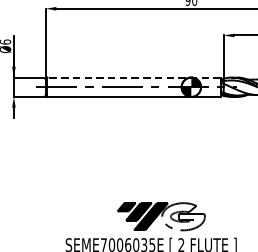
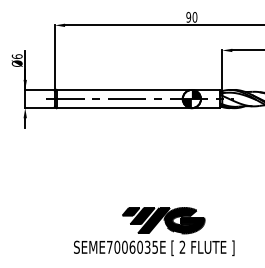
line: (133, 77) -> (137, 89), dashed -> solid
fill: (183, 216) -> (184, 220), added

